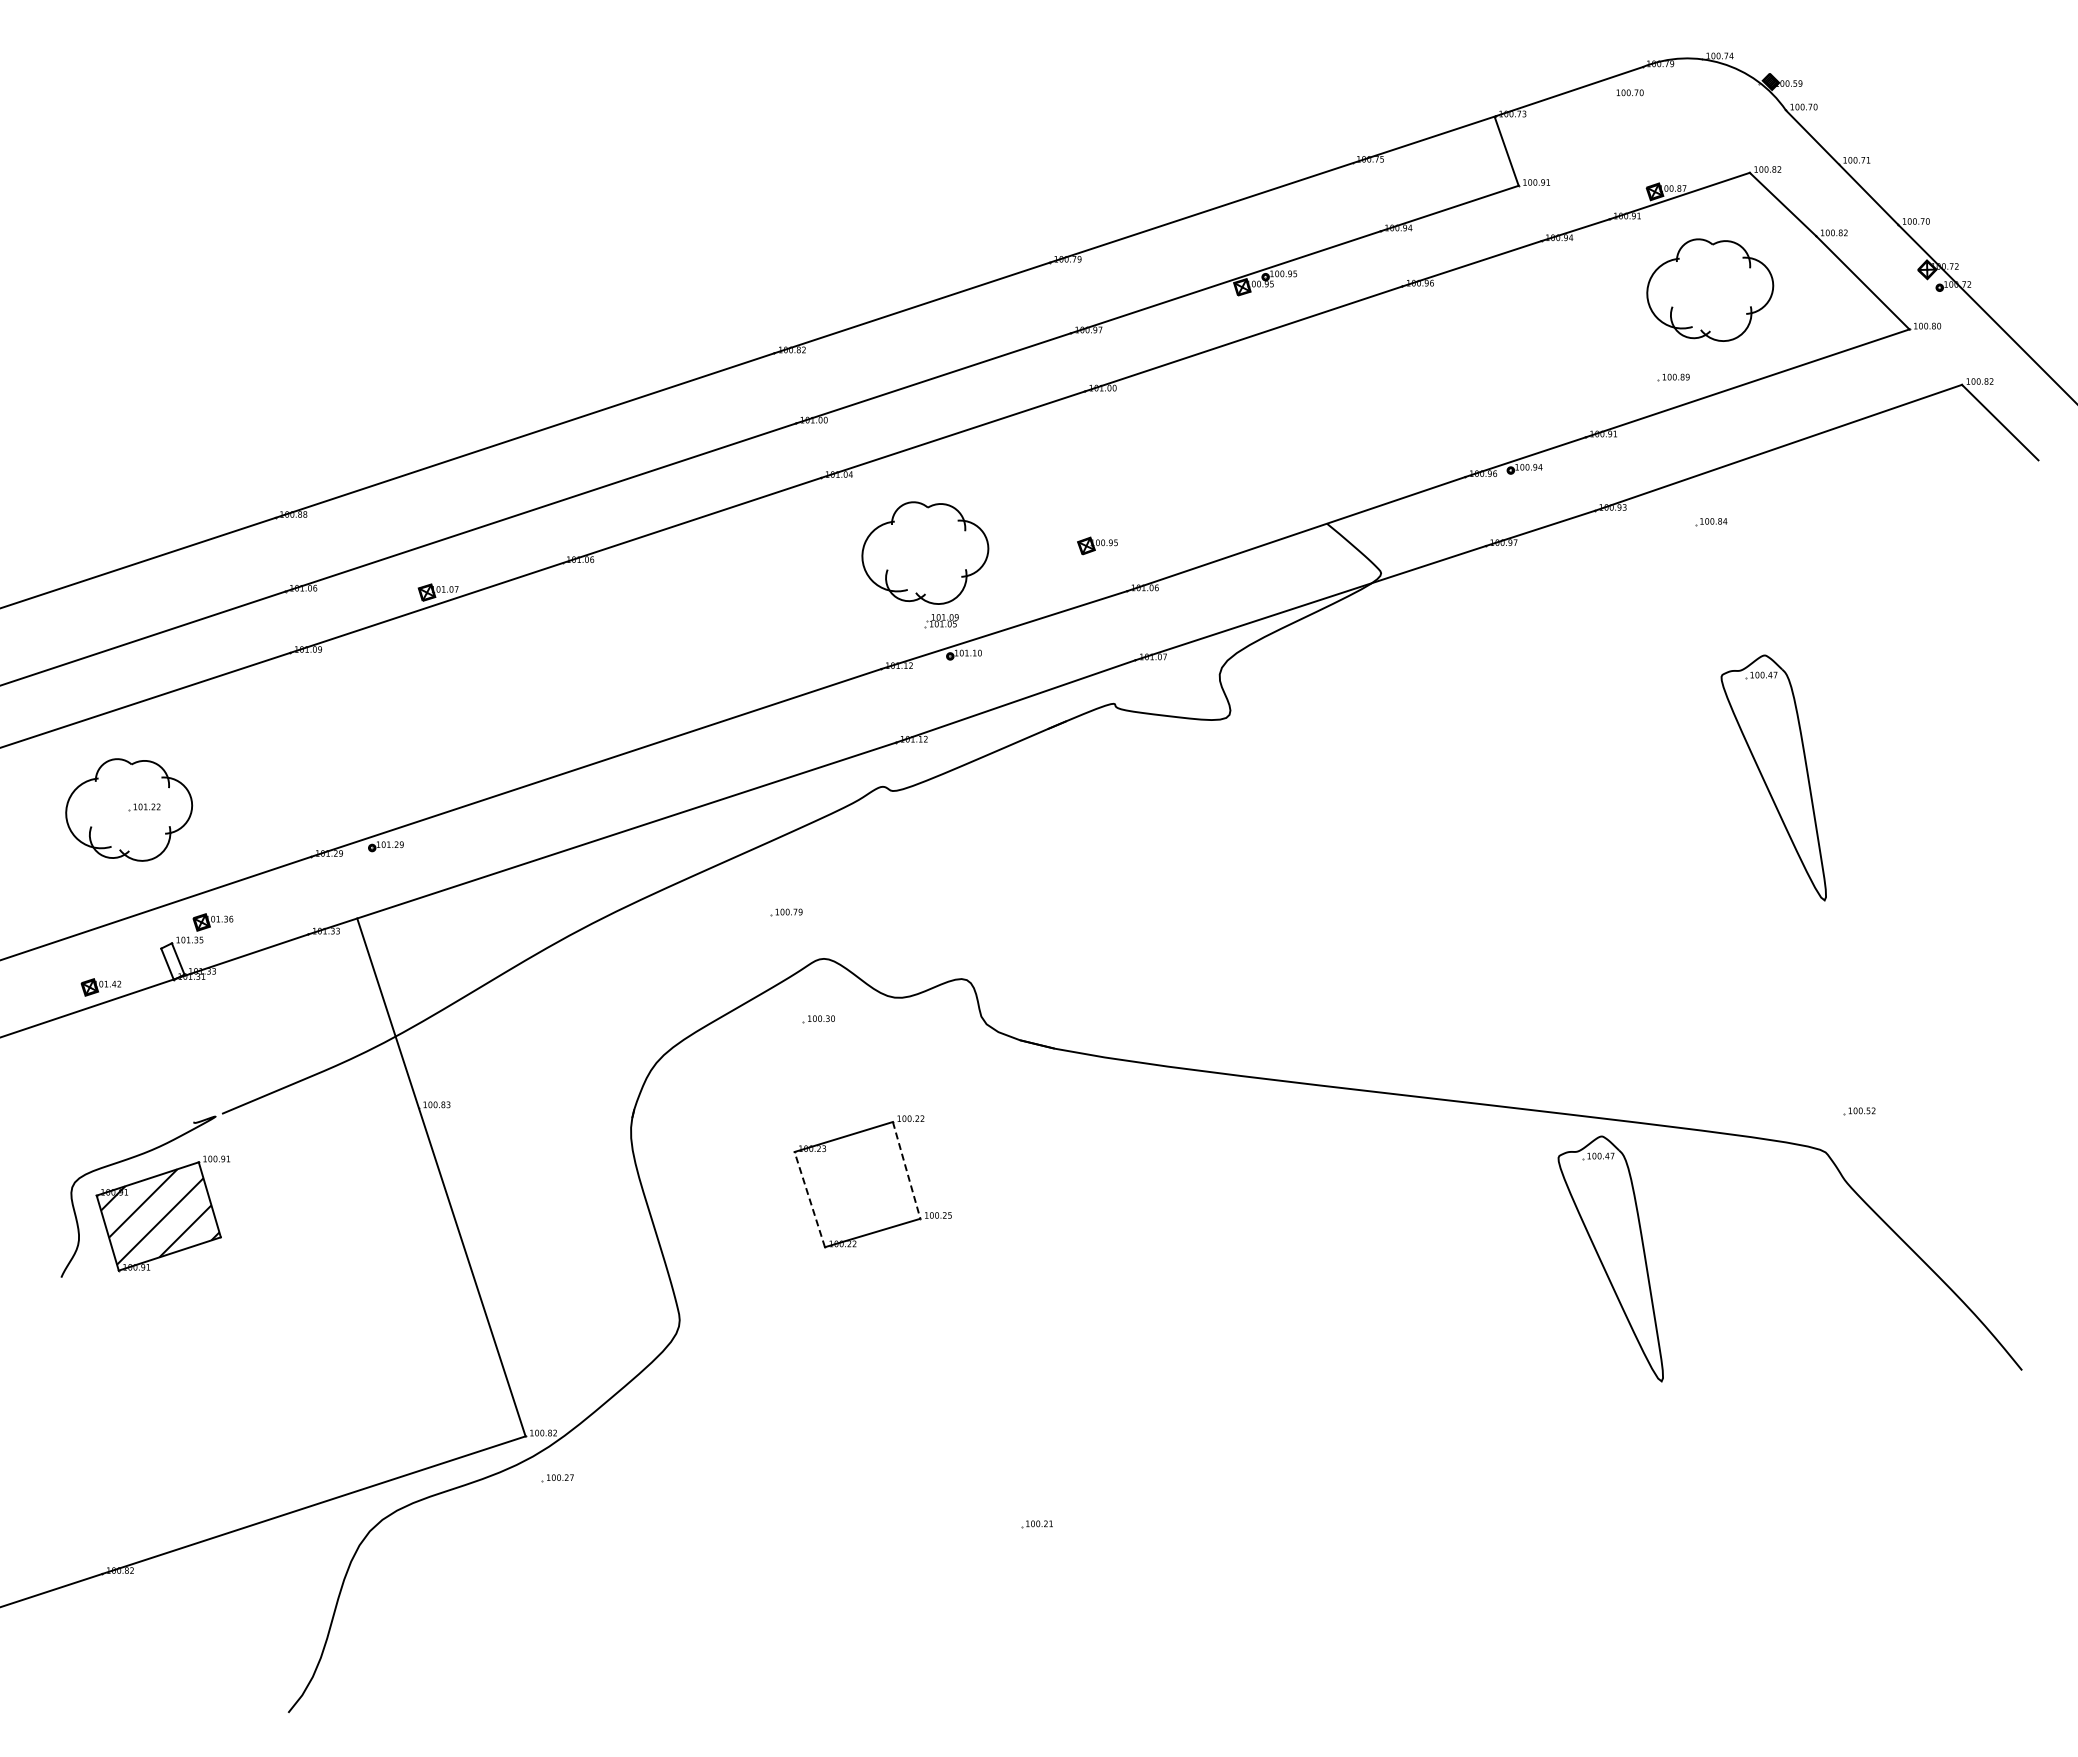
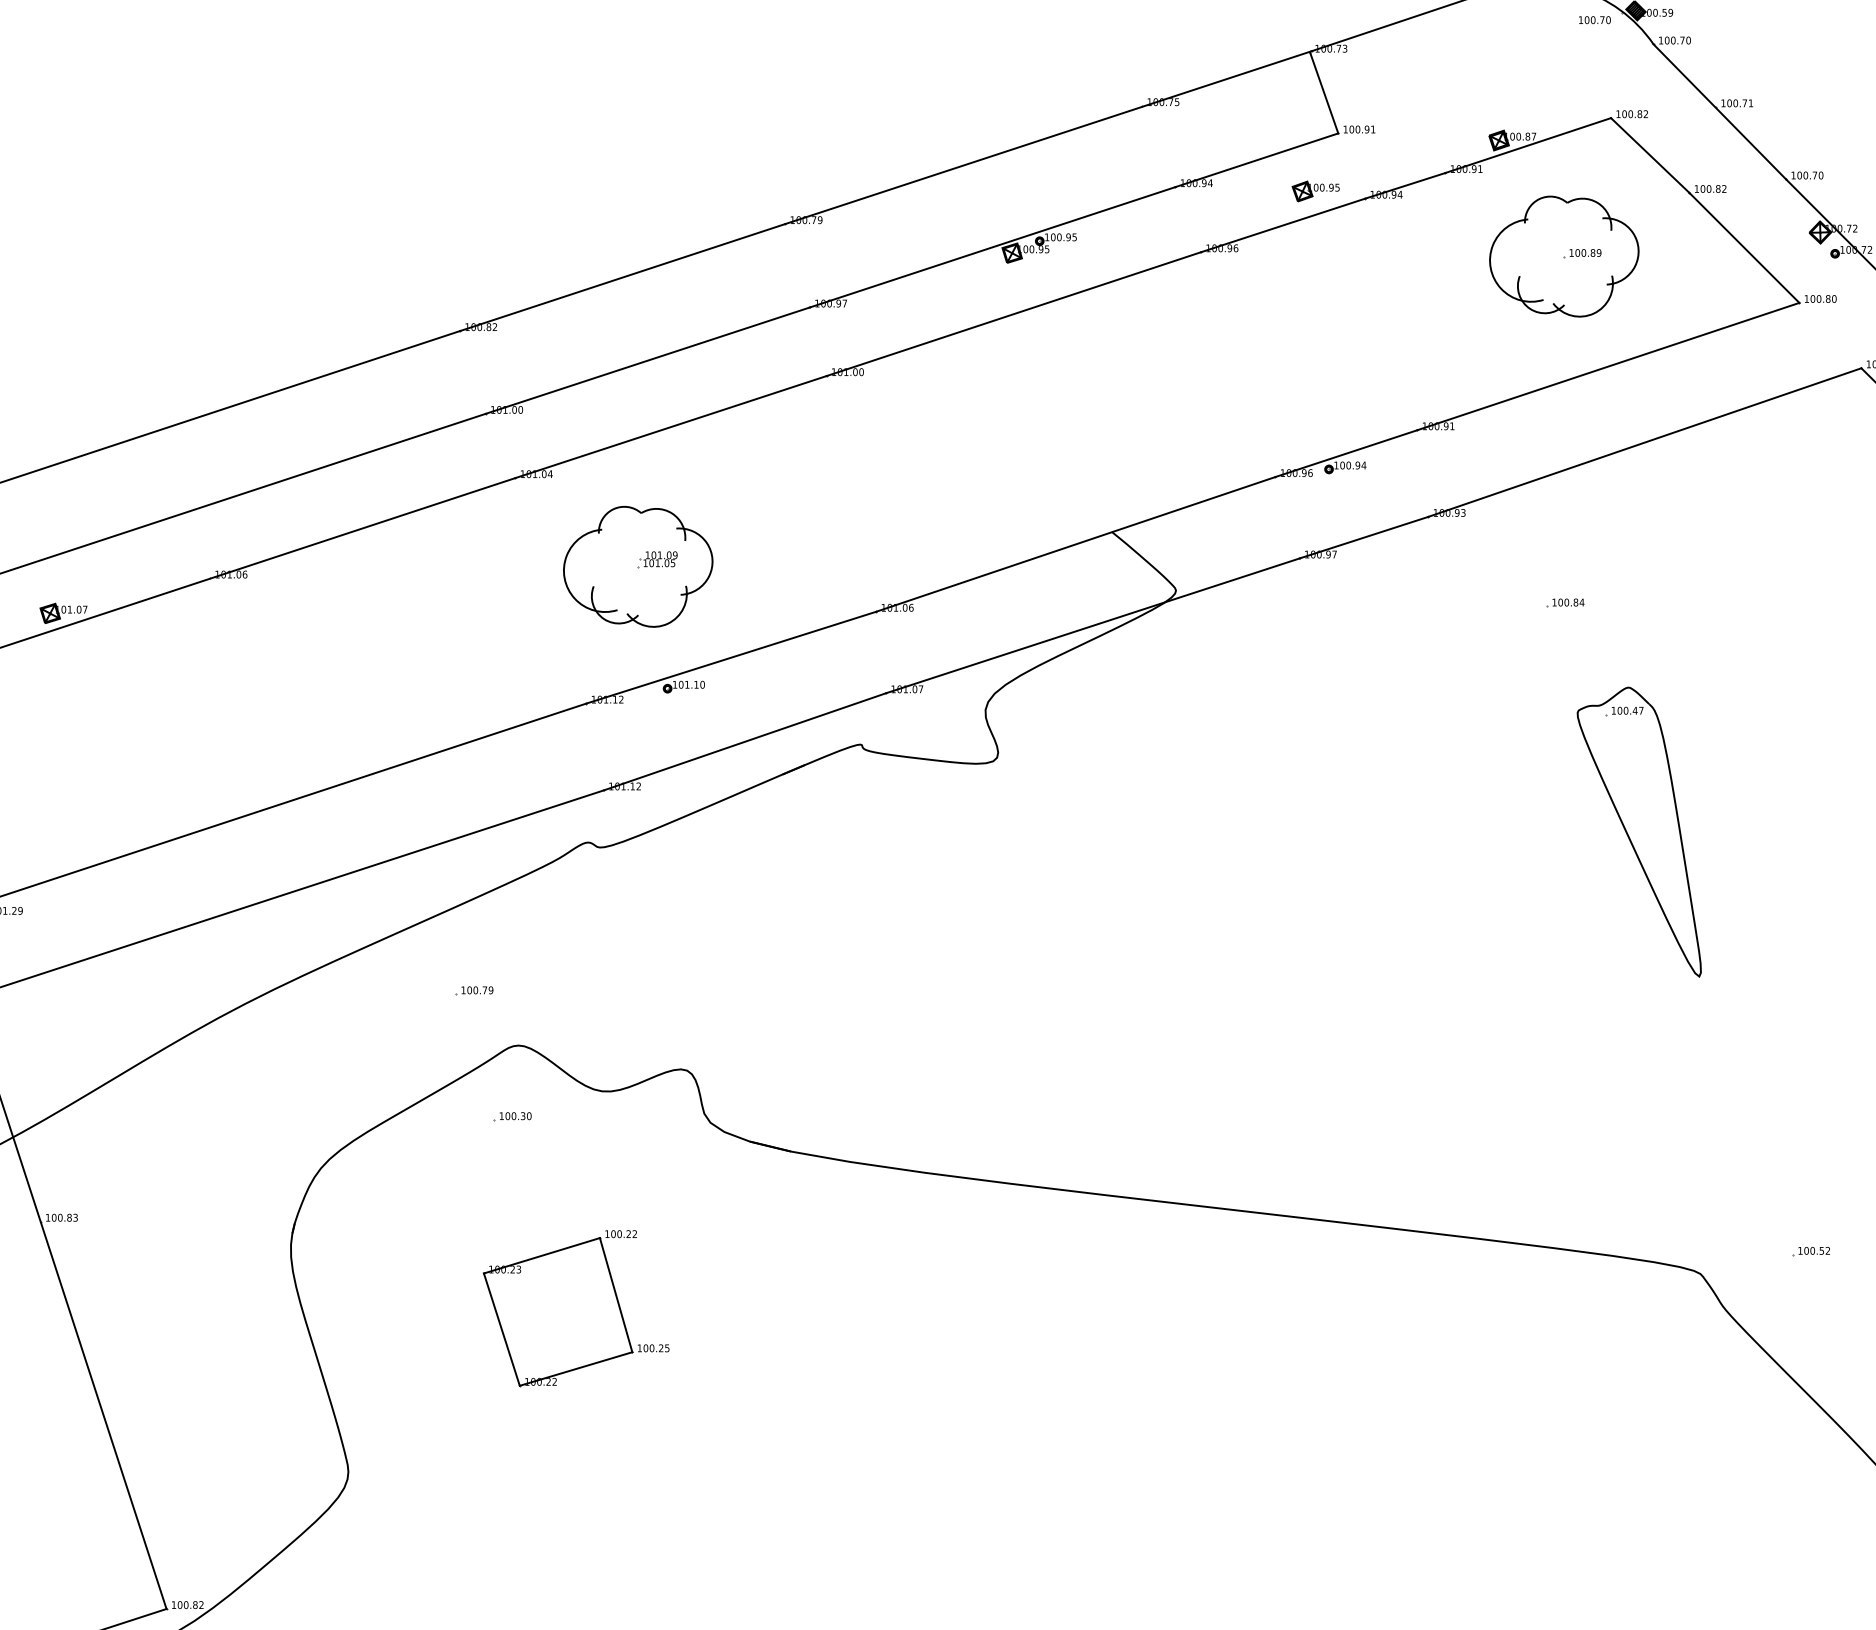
text: (1629, 92) -> (1594, 19), moved
part: (1673, 377) -> (1582, 253), moved
part: (1711, 522) -> (1565, 603), moved
part: (1097, 545) -> (1315, 190), moved
part: (941, 621) -> (657, 560), moved
part: (1859, 1111) -> (1811, 1251), moved
line: (906, 1170) -> (615, 1295), dashed -> solid
line: (809, 1199) -> (501, 1329), dashed -> solid
part: (1610, 1258) -> (1446, 1399), removed

